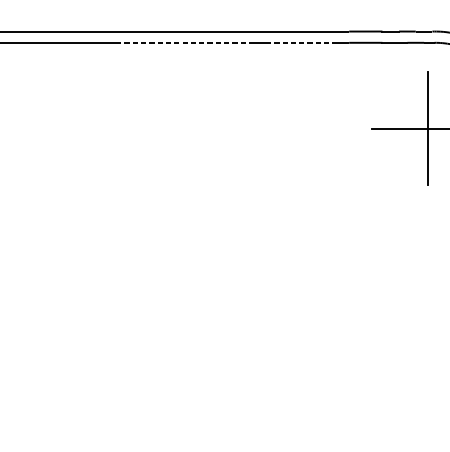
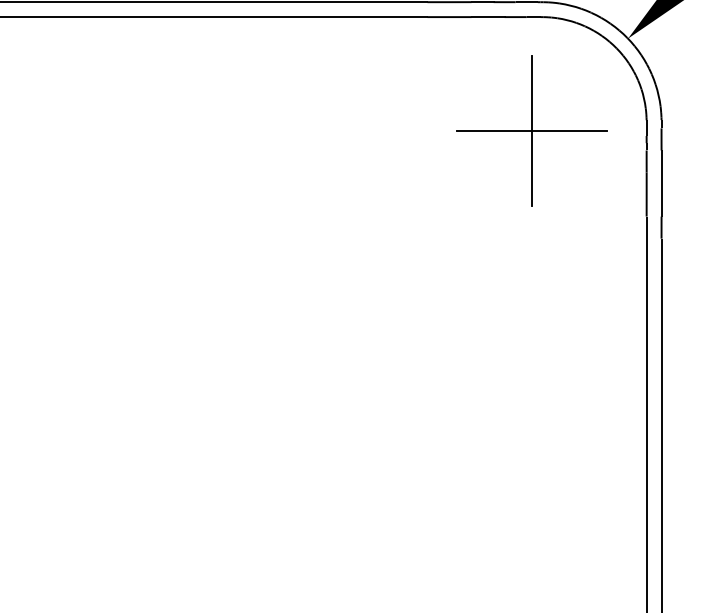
line: (183, 43) -> (207, 17), dashed -> solid
line: (299, 43) -> (361, 17), dashed -> solid

